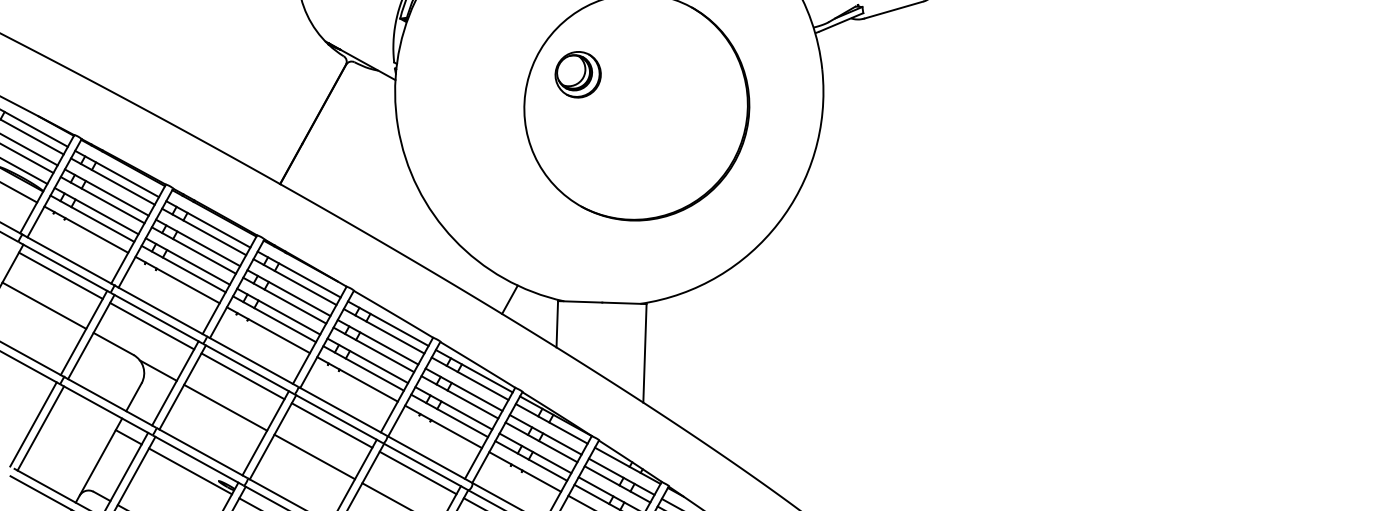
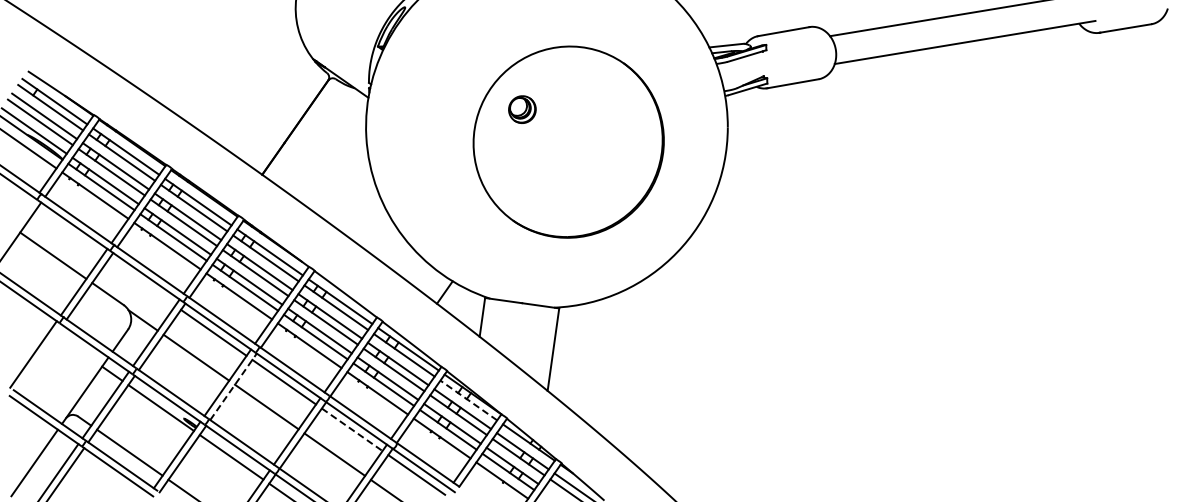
part: (578, 74) -> (522, 109), size x0.7
line: (60, 275) -> (69, 231), removed
line: (151, 326) -> (141, 282), removed
line: (551, 423) -> (468, 400), solid -> dashed
line: (41, 428) -> (39, 358), removed
line: (272, 436) -> (233, 386), solid -> dashed
line: (418, 473) -> (352, 430), solid -> dashed

